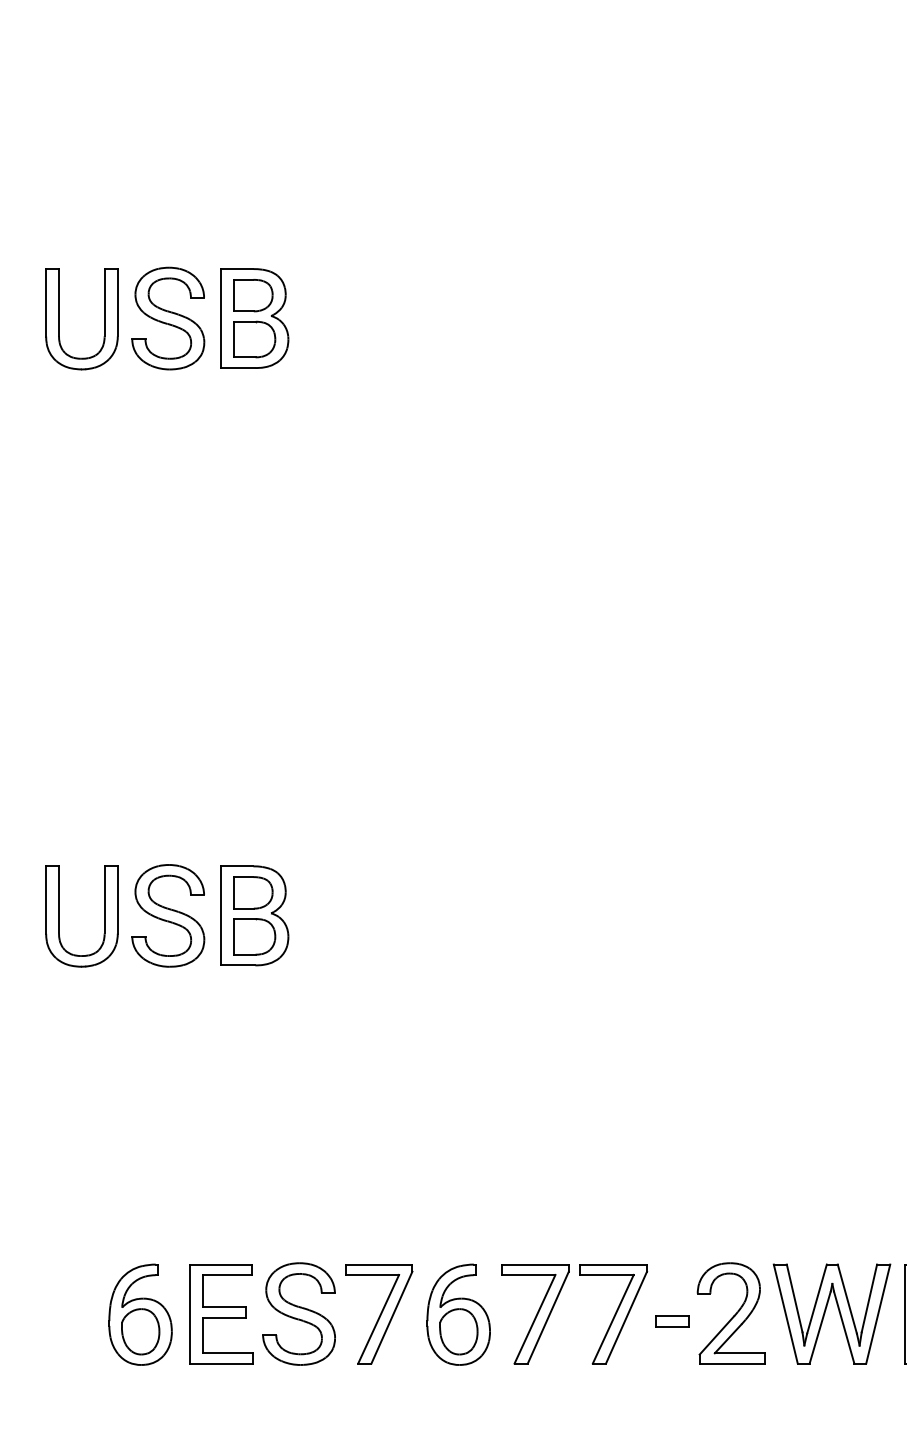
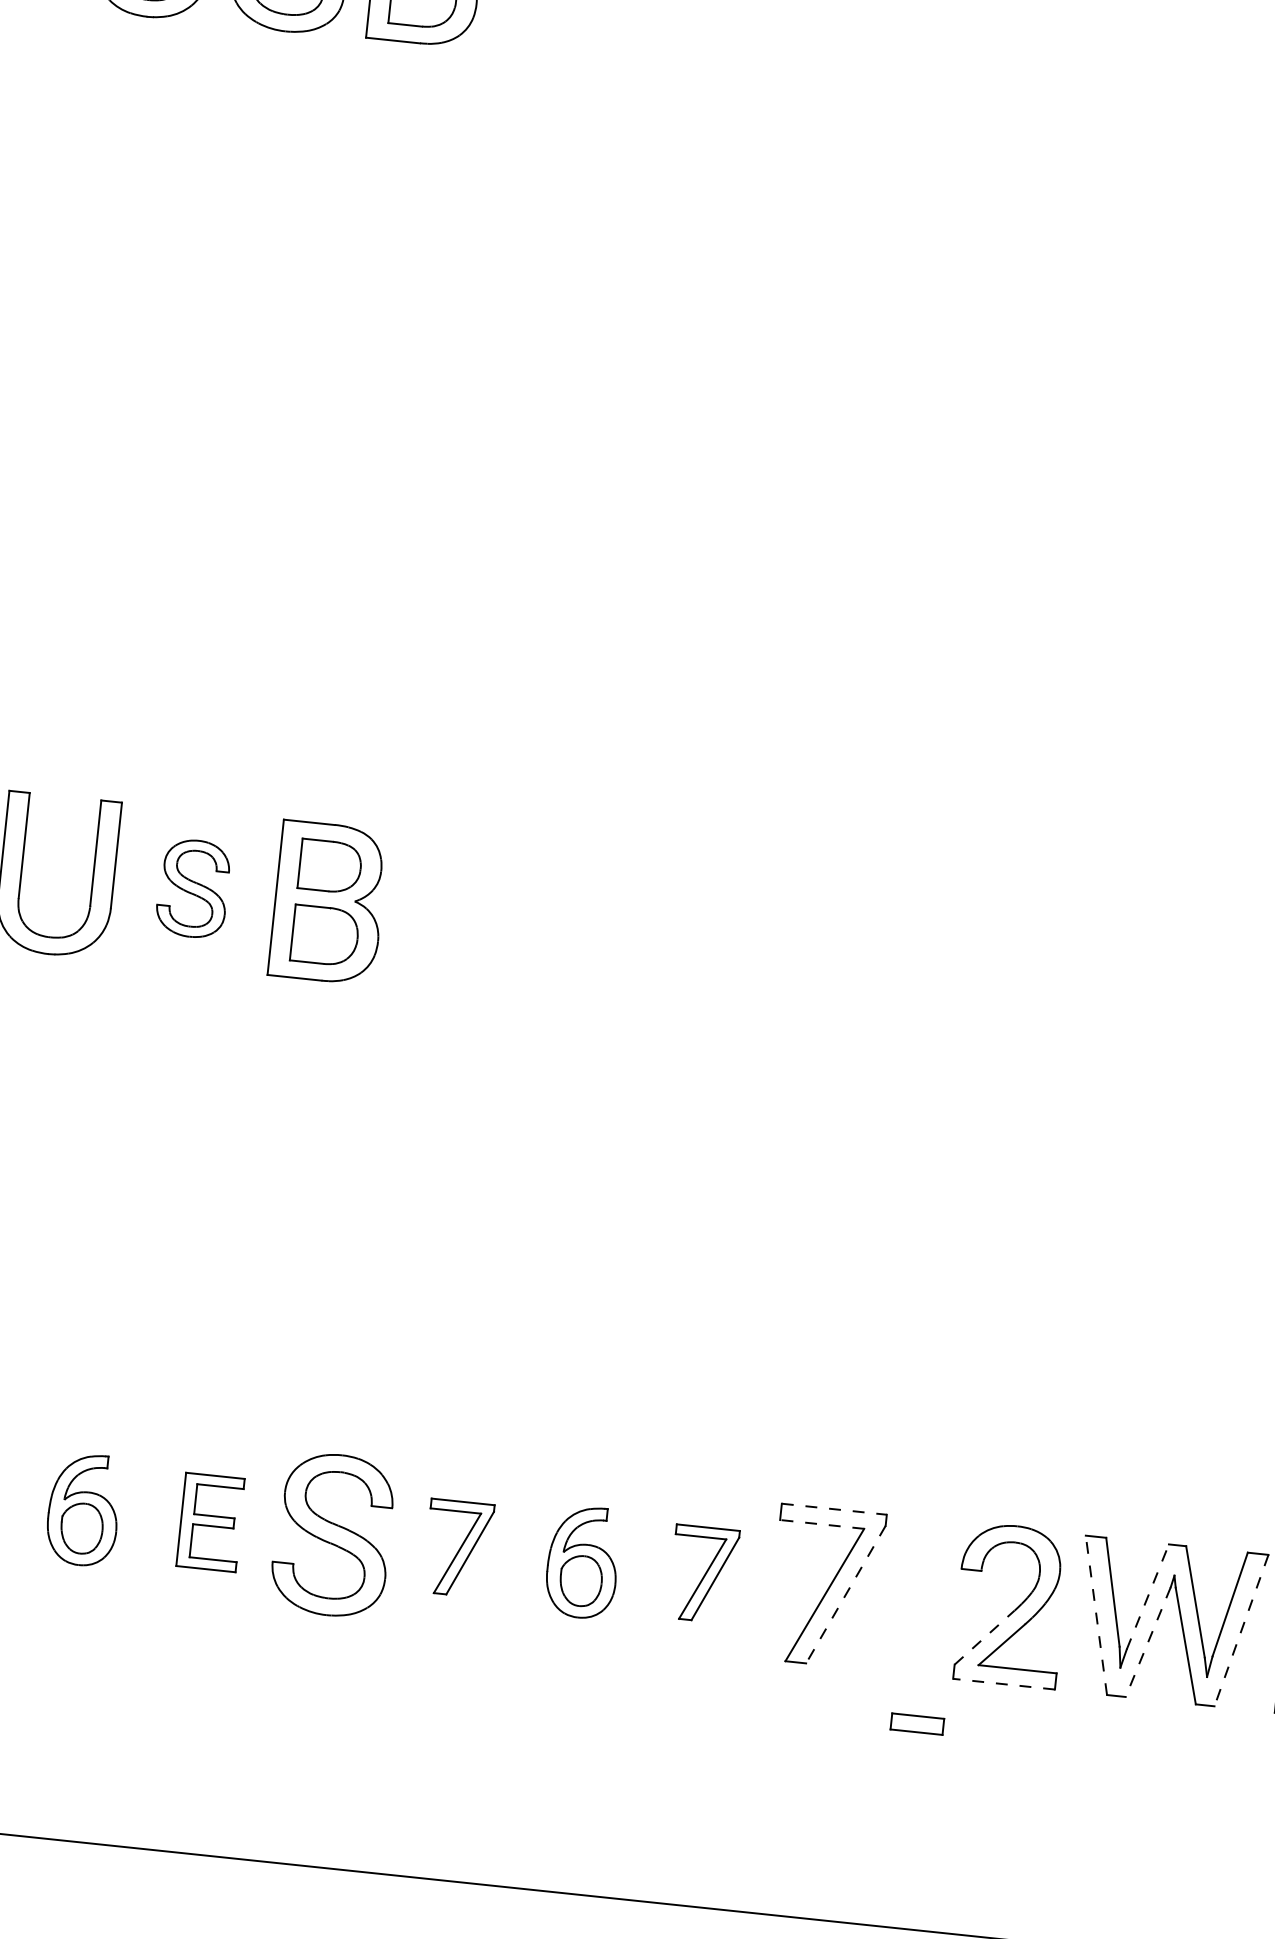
part: (168, 915) -> (193, 888), size x0.6
line: (614, 1264) -> (835, 1509), solid -> dashed
line: (606, 1274) -> (821, 1523), solid -> dashed
line: (816, 1299) -> (1146, 1597), solid -> dashed
part: (140, 1314) -> (83, 1509), size x0.7
part: (221, 1314) -> (210, 1522), size x0.6
part: (379, 1314) -> (458, 1548), size x0.6
part: (458, 1314) -> (582, 1561), size x0.7
part: (535, 1314) -> (703, 1574), size x0.6
line: (785, 1314) -> (1095, 1615), solid -> dashed
line: (878, 1314) -> (1241, 1631), solid -> dashed
line: (626, 1318) -> (845, 1595), solid -> dashed
part: (672, 1321) -> (917, 1724), moved
line: (820, 1327) -> (1148, 1642), solid -> dashed
line: (716, 1335) -> (984, 1637), solid -> dashed
line: (731, 1363) -> (1003, 1683), solid -> dashed

